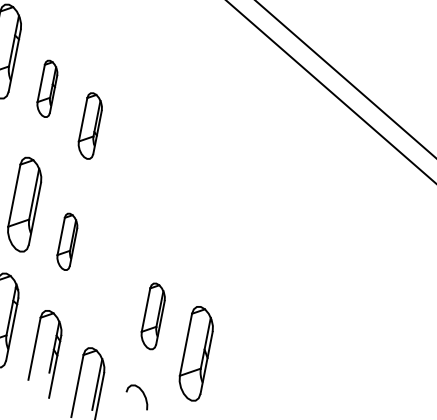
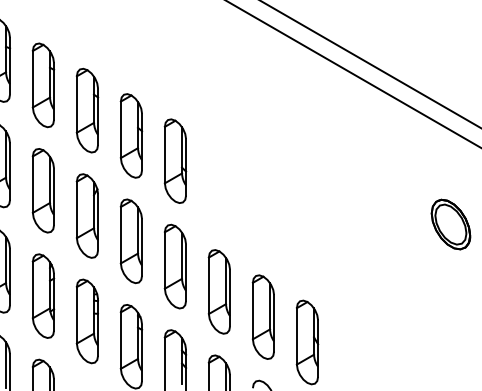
part: (47, 88) -> (131, 135), size x1.67
part: (90, 125) -> (175, 160), size x1.43
part: (66, 241) -> (174, 266), size x1.67
part: (378, 254) -> (450, 224), added
part: (109, 278) -> (218, 291), added
part: (152, 315) -> (262, 316), size x1.43

